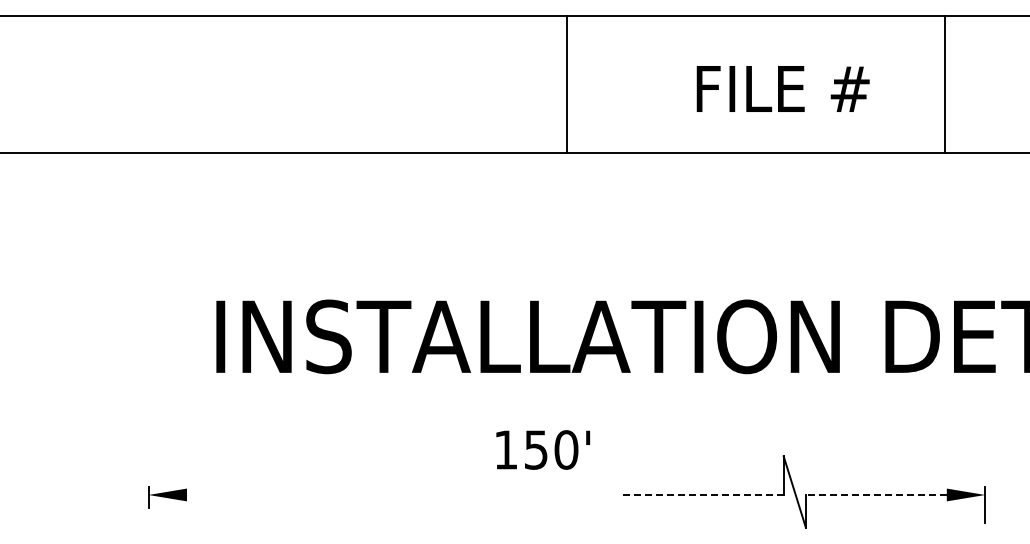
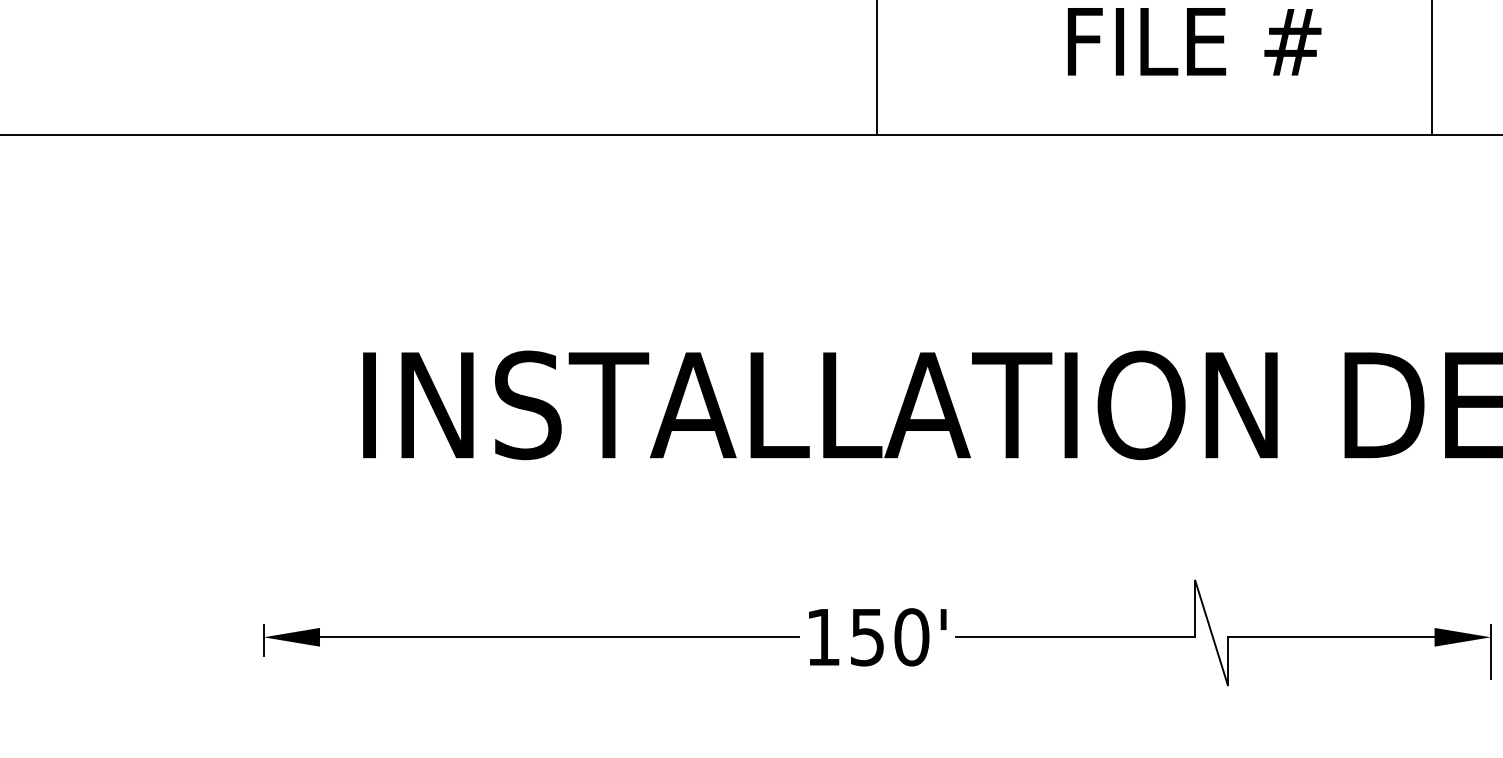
text: (543, 449) -> (878, 636), moved
line: (350, 494) -> (559, 636), added
line: (702, 494) -> (1076, 636), dashed -> solid
line: (875, 494) -> (1329, 636), dashed -> solid

